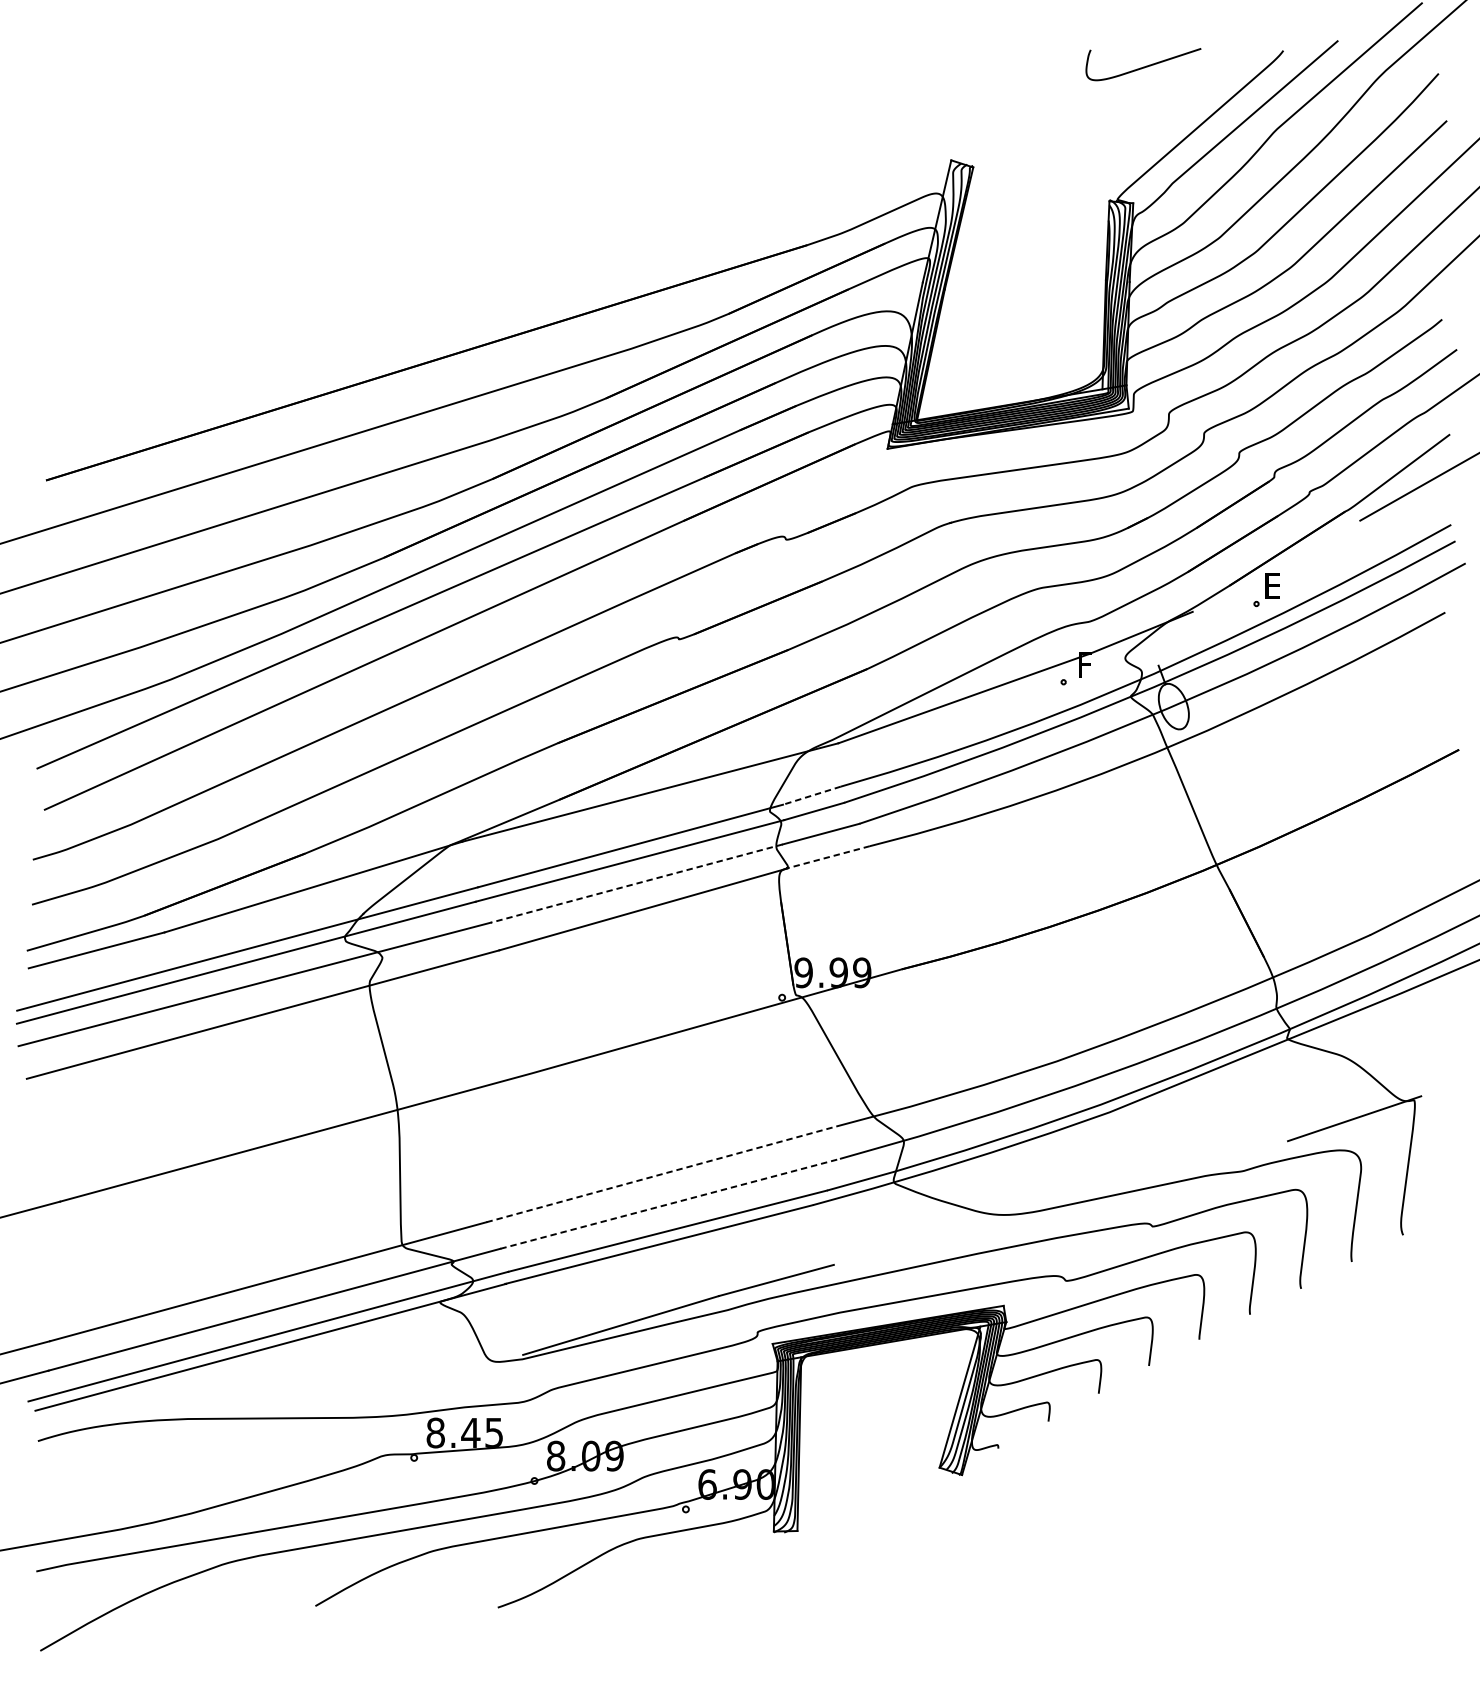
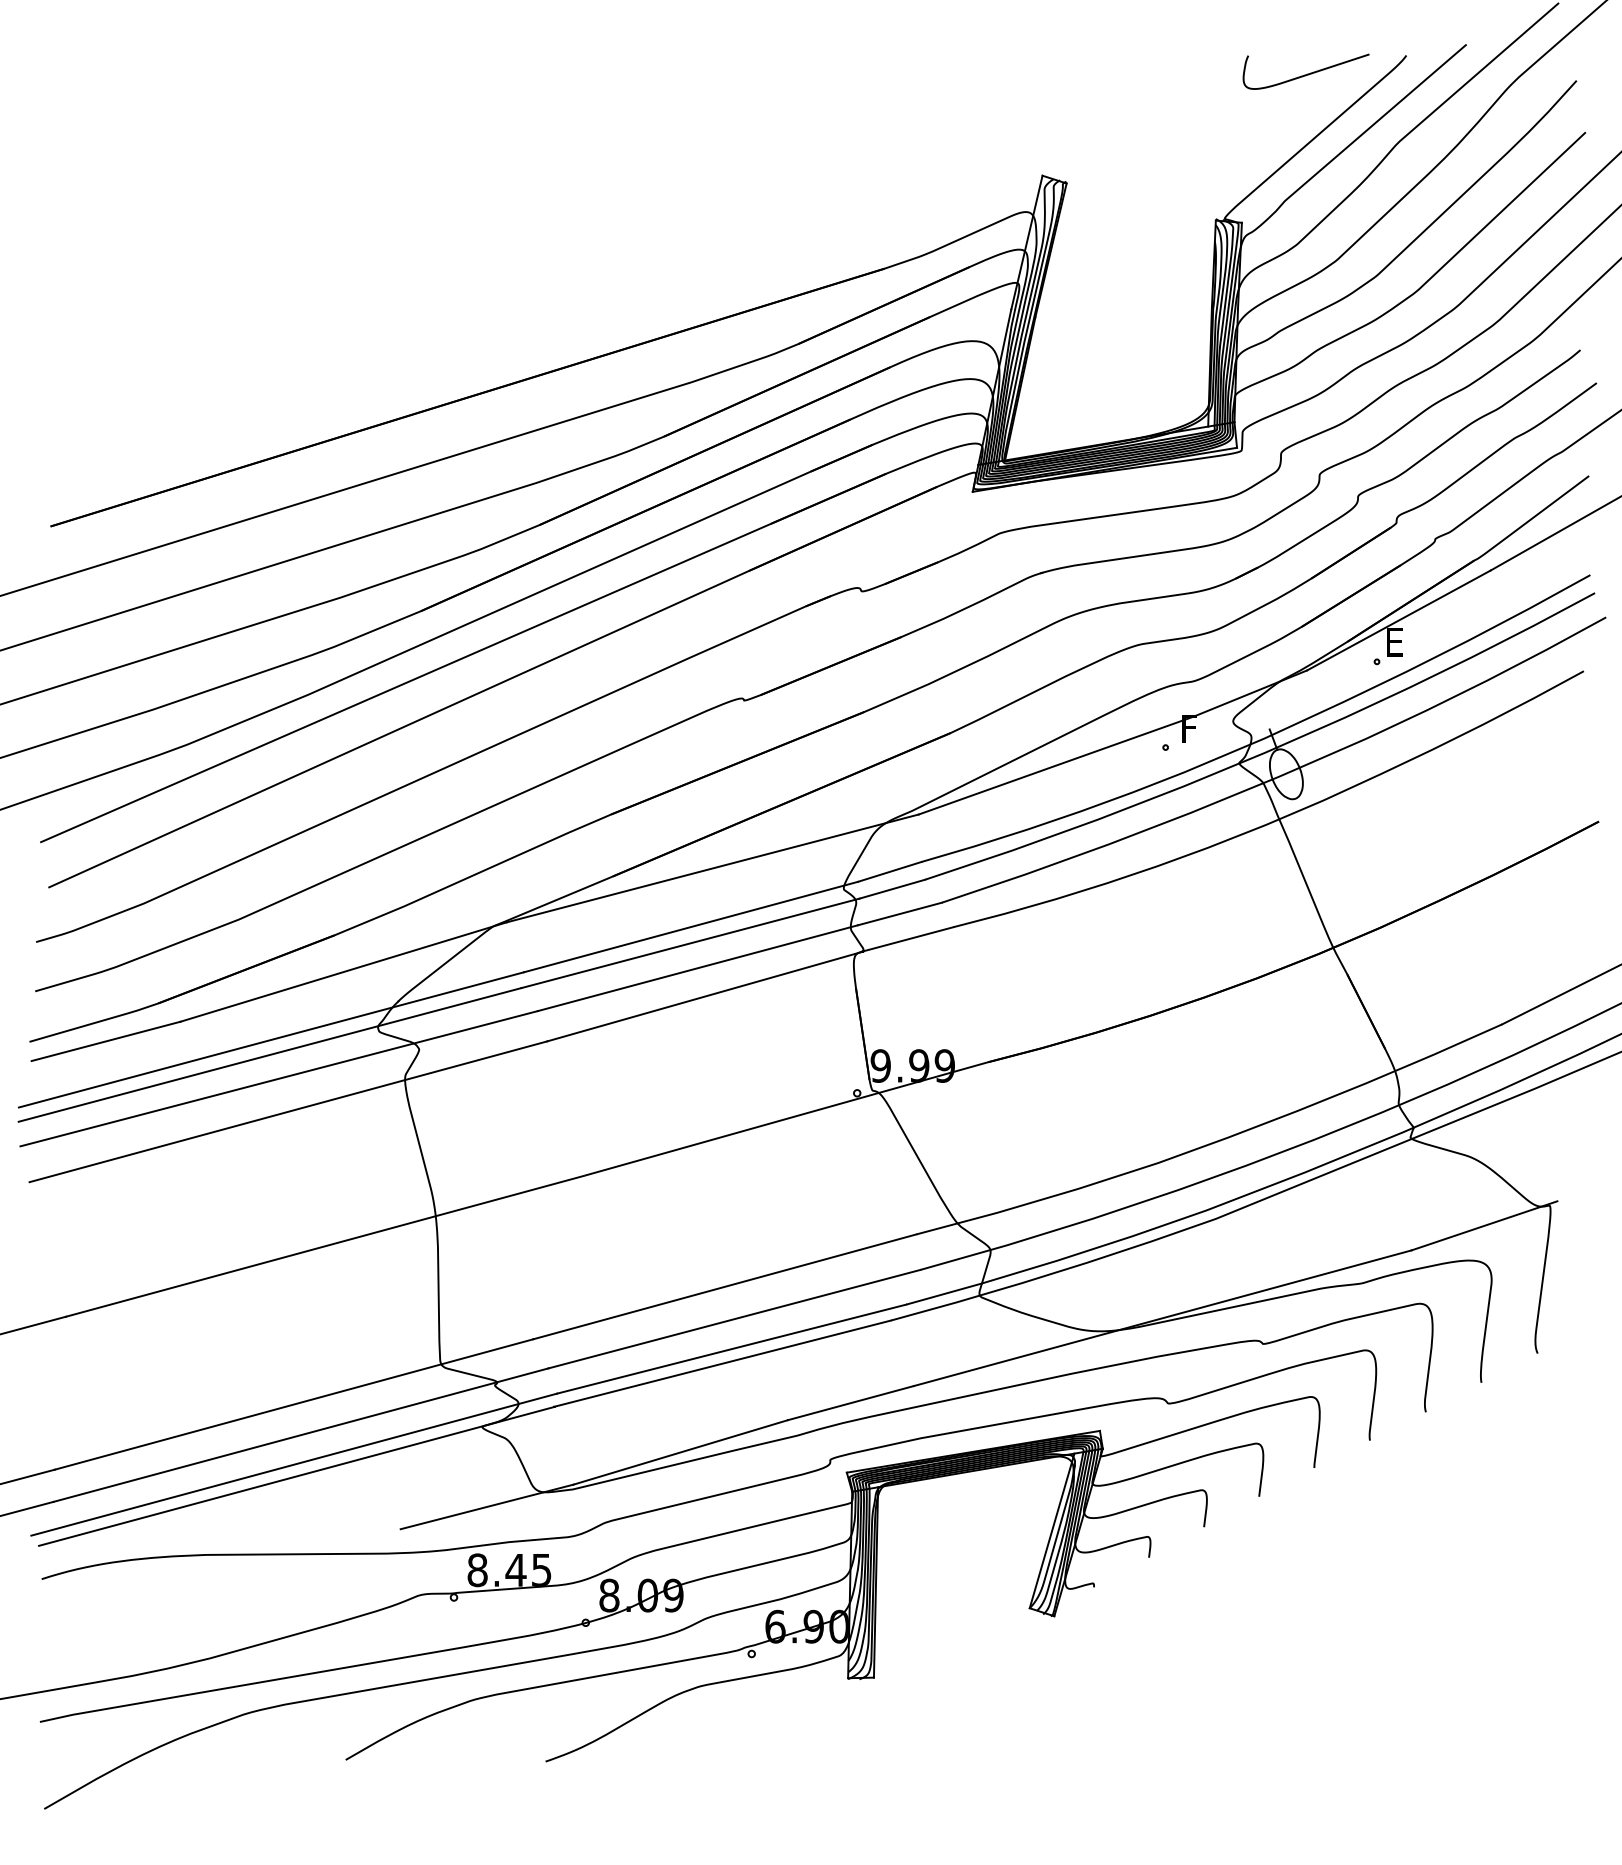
curve: (1144, 66) -> (1307, 73), moved
line: (1276, 566) -> (1398, 620), added
line: (811, 796) -> (889, 872), dashed -> solid
line: (828, 857) -> (907, 939), dashed -> solid
line: (636, 883) -> (697, 968), dashed -> solid
line: (661, 1174) -> (724, 1286), dashed -> solid
line: (1060, 1203) -> (1162, 1318), added
line: (670, 1204) -> (734, 1319), dashed -> solid
line: (443, 1374) -> (486, 1506), added

